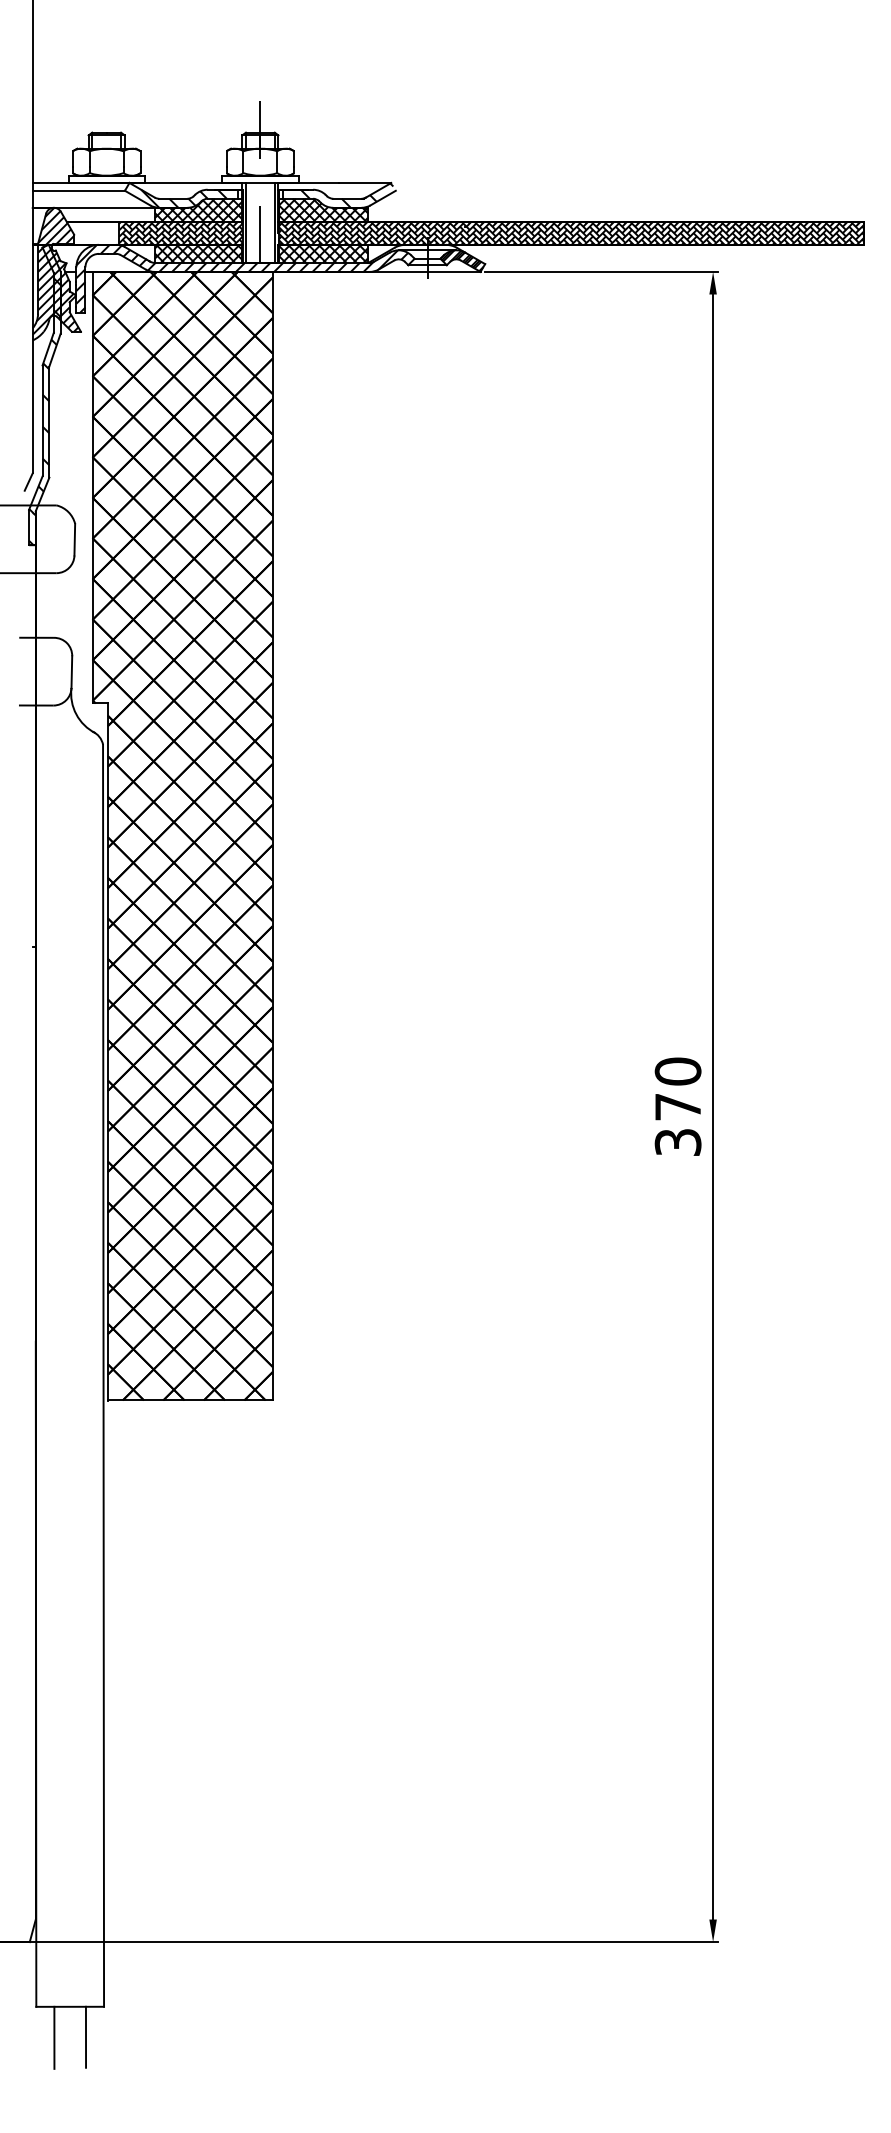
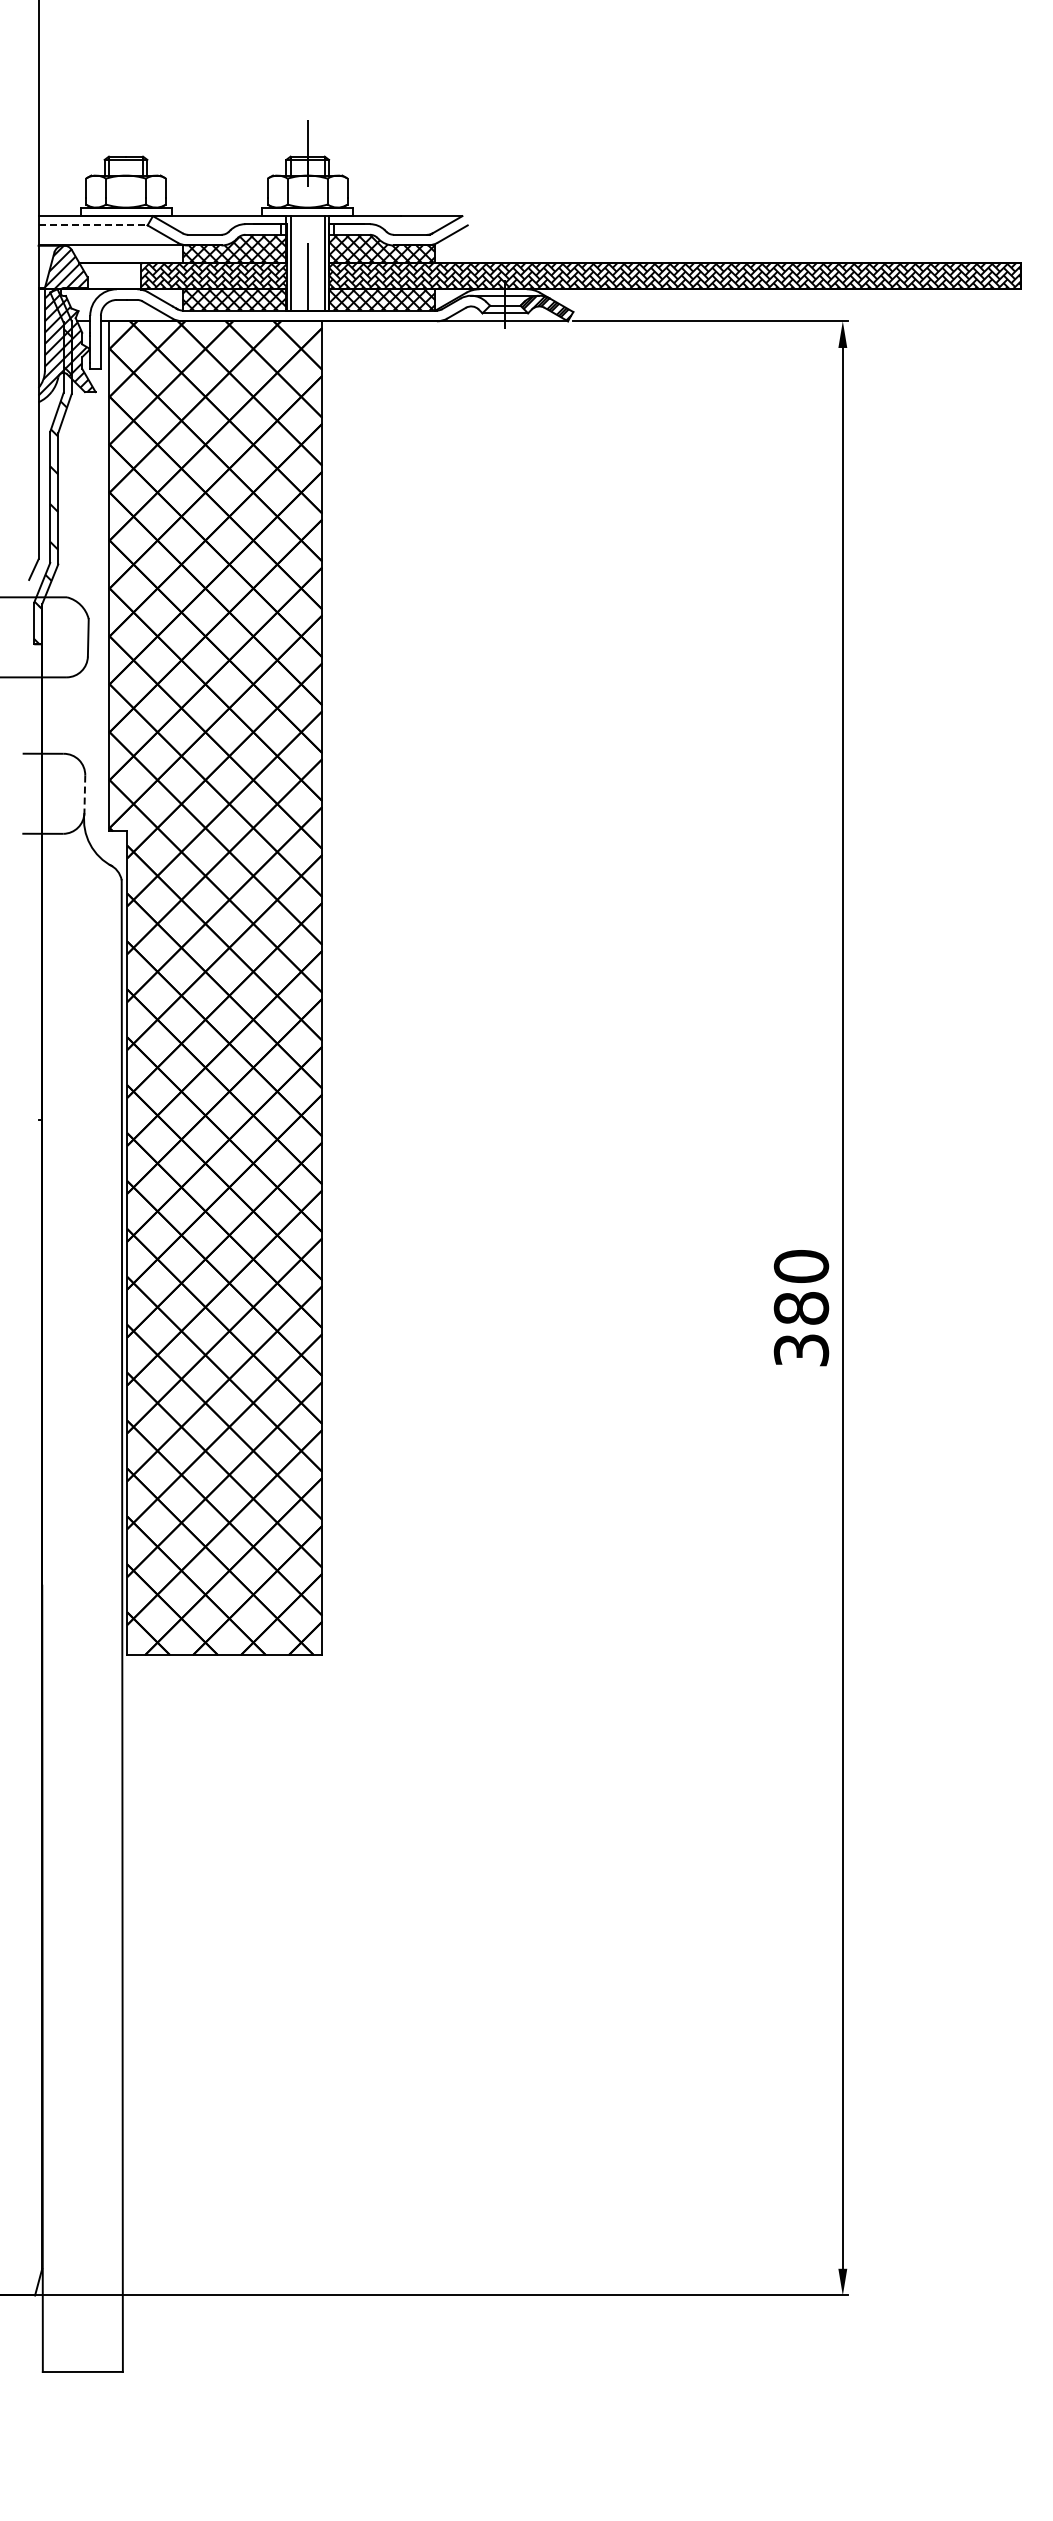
line: (79, 190) -> (93, 225), solid -> dashed
hatch: (346, 195) -> (409, 230), removed
hatch: (189, 198) -> (223, 234), removed
hatch: (242, 278) -> (286, 329), removed
line: (71, 672) -> (84, 794), solid -> dashed
text: (678, 1107) -> (801, 1308), 370 -> 380
line: (85, 2036) -> (101, 2407), removed
line: (54, 2037) -> (64, 2408), removed

